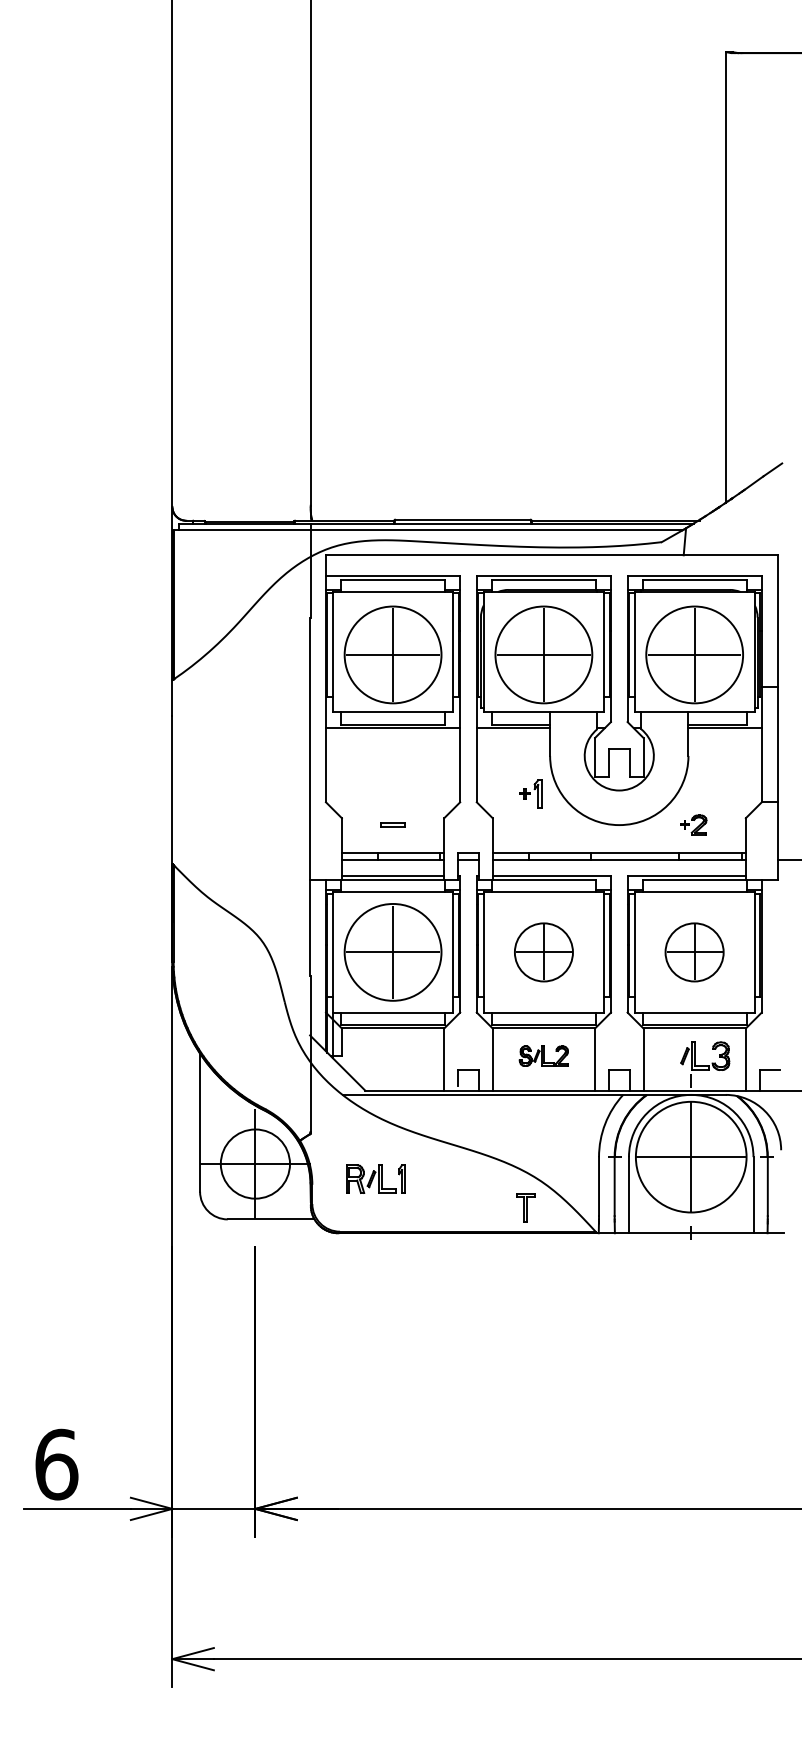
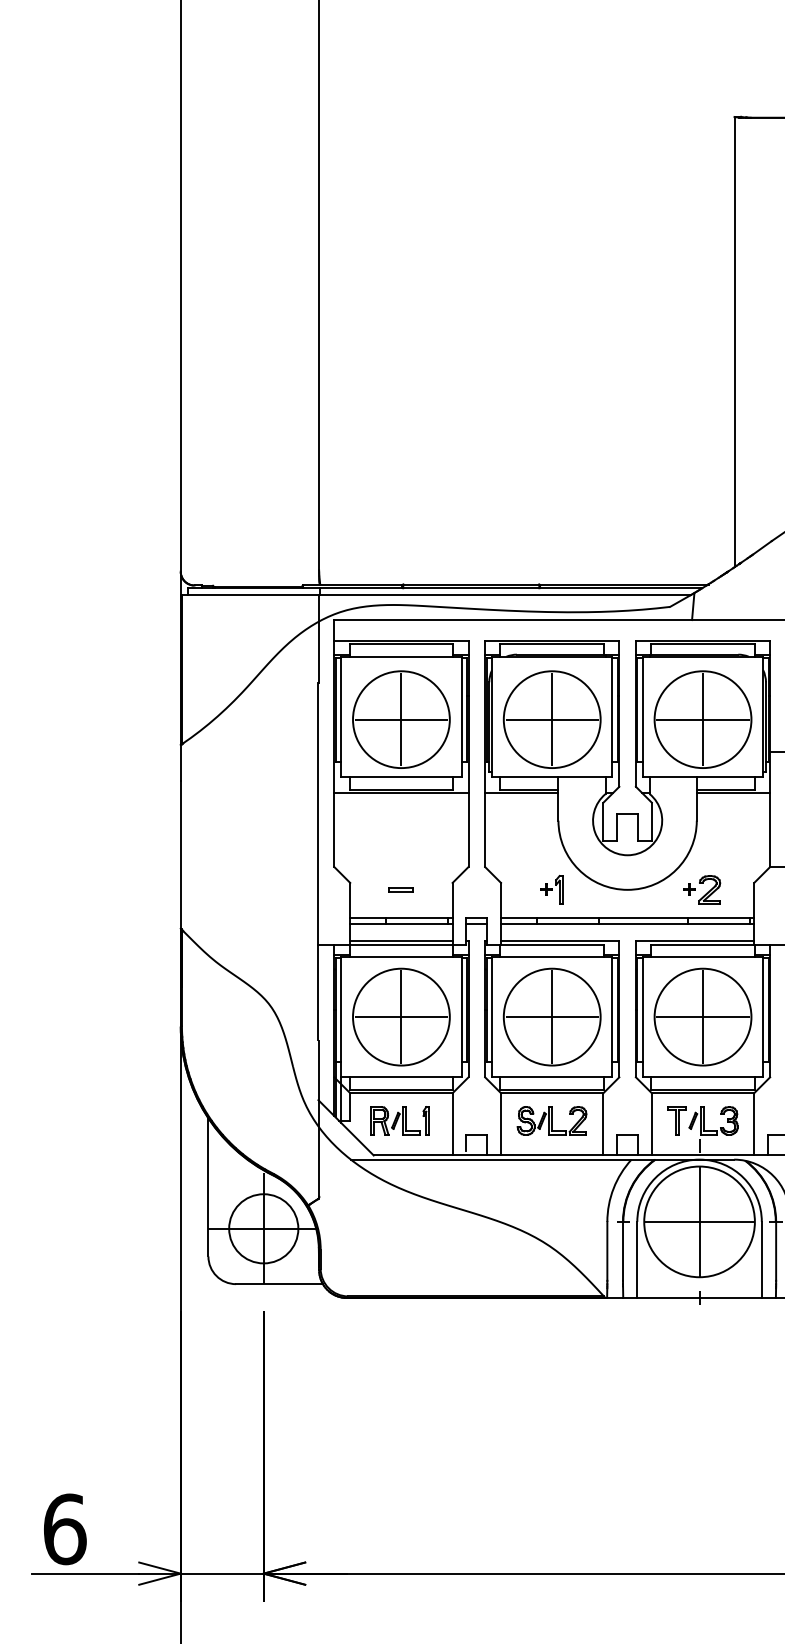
part: (530, 793) -> (551, 889), moved
part: (693, 824) -> (701, 889), size x1.43
part: (543, 952) -> (551, 1017), size x1.67
part: (694, 952) -> (702, 1017), size x1.67
part: (543, 1055) -> (551, 1120), size x1.43
part: (375, 1178) -> (399, 1120), moved
part: (525, 1207) -> (676, 1120), moved

